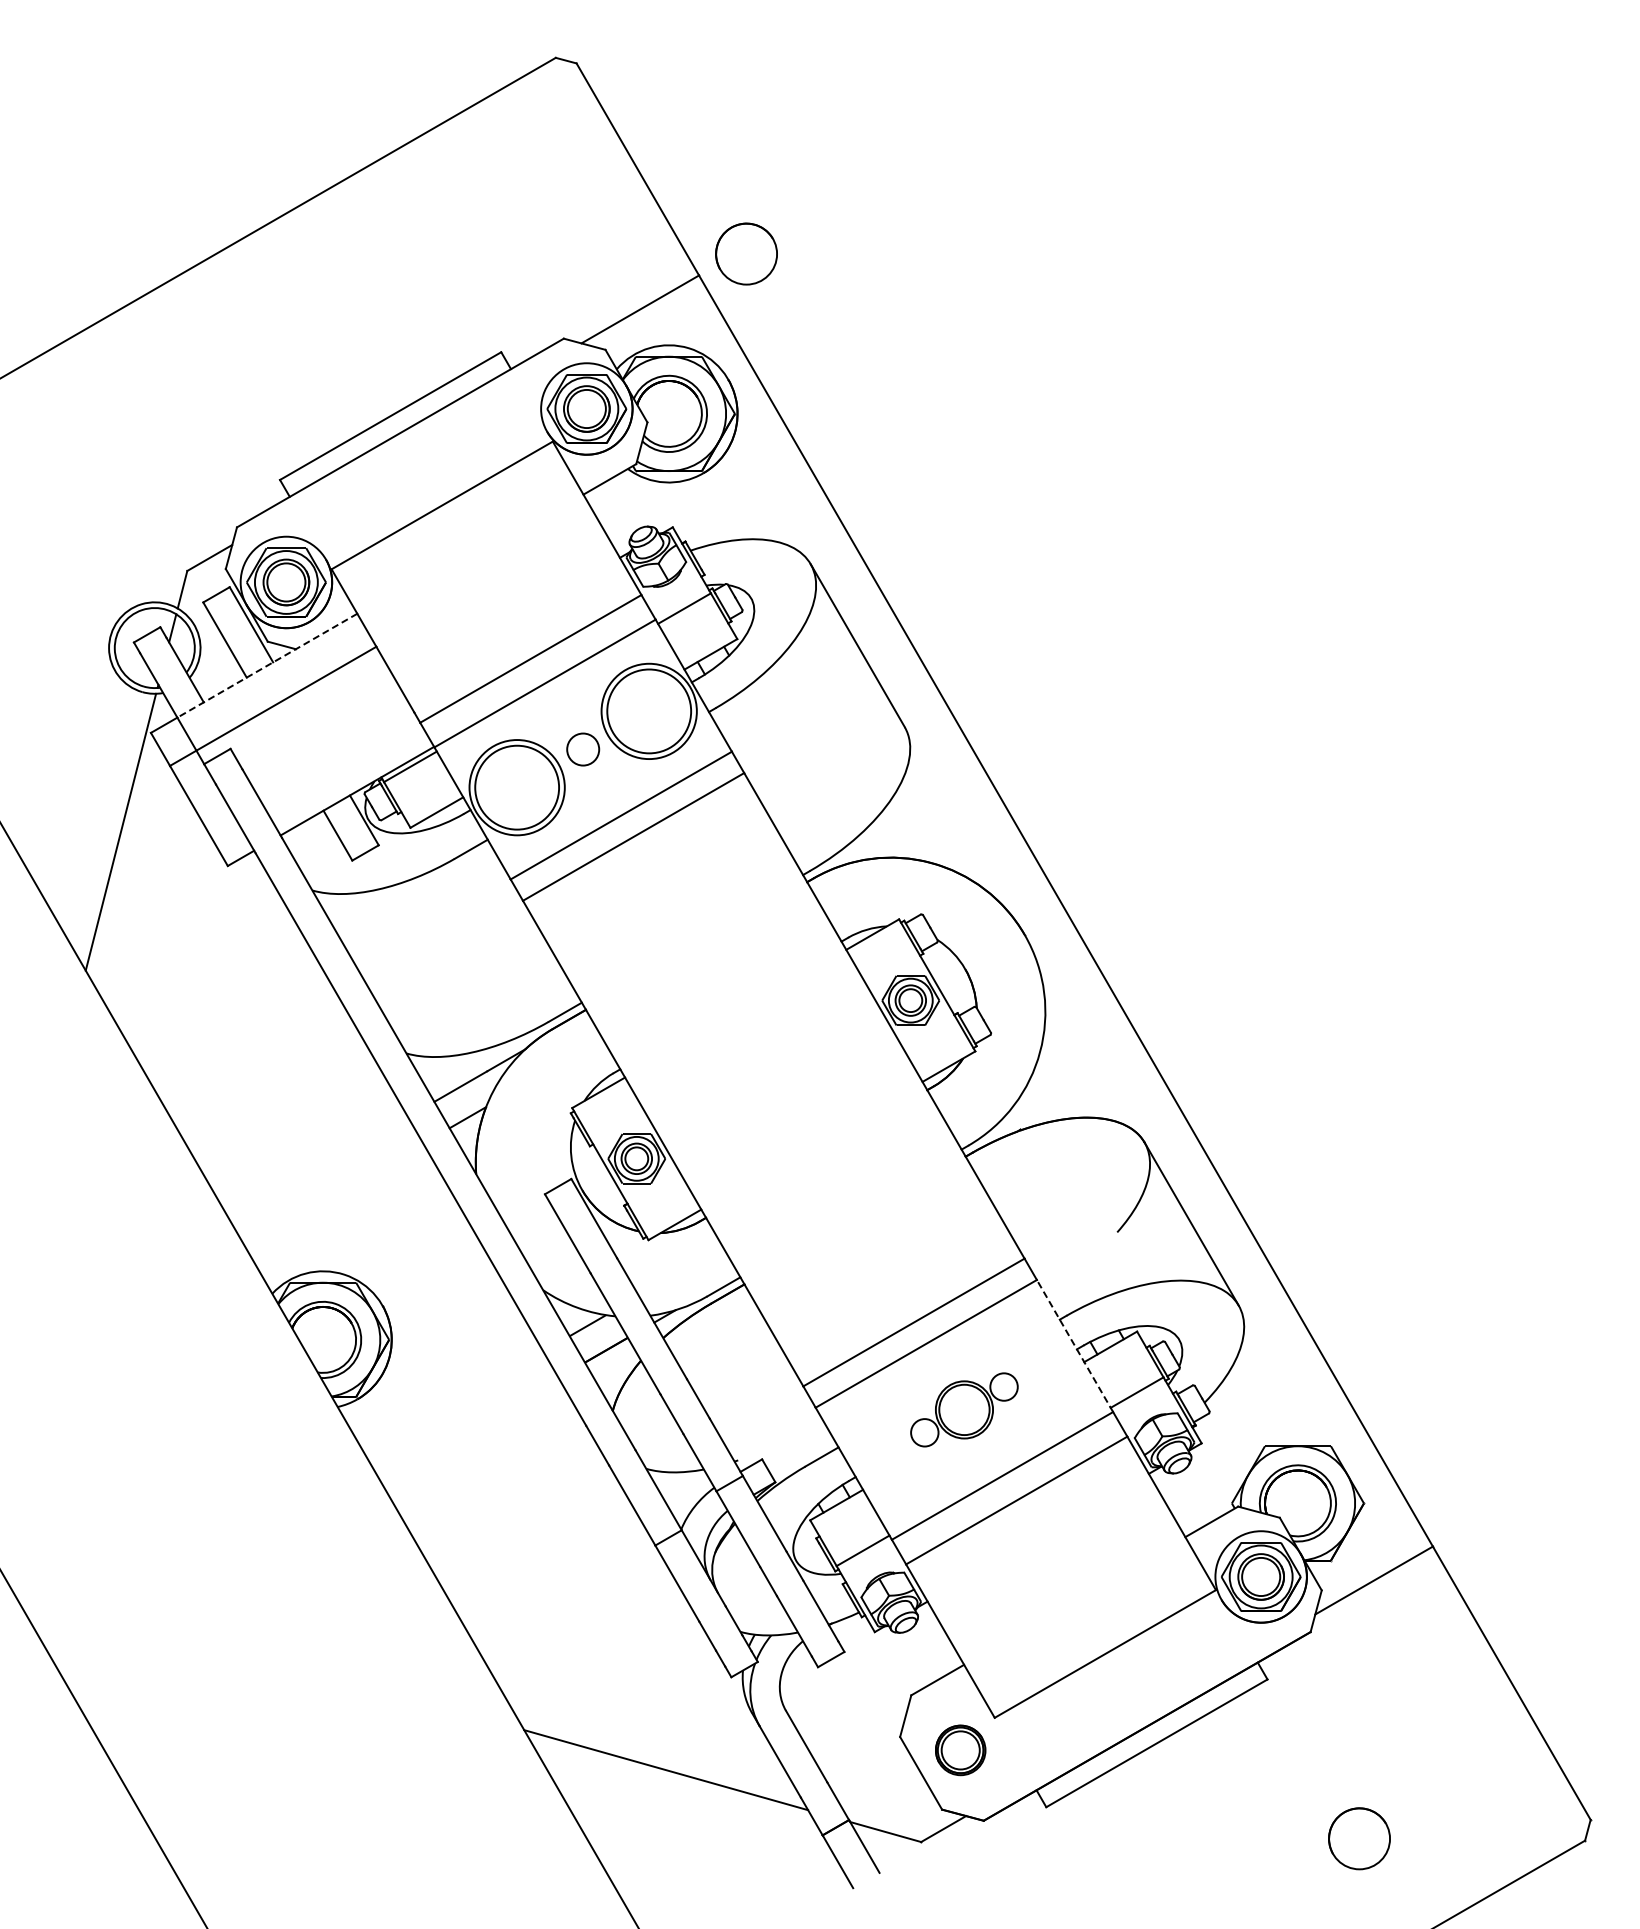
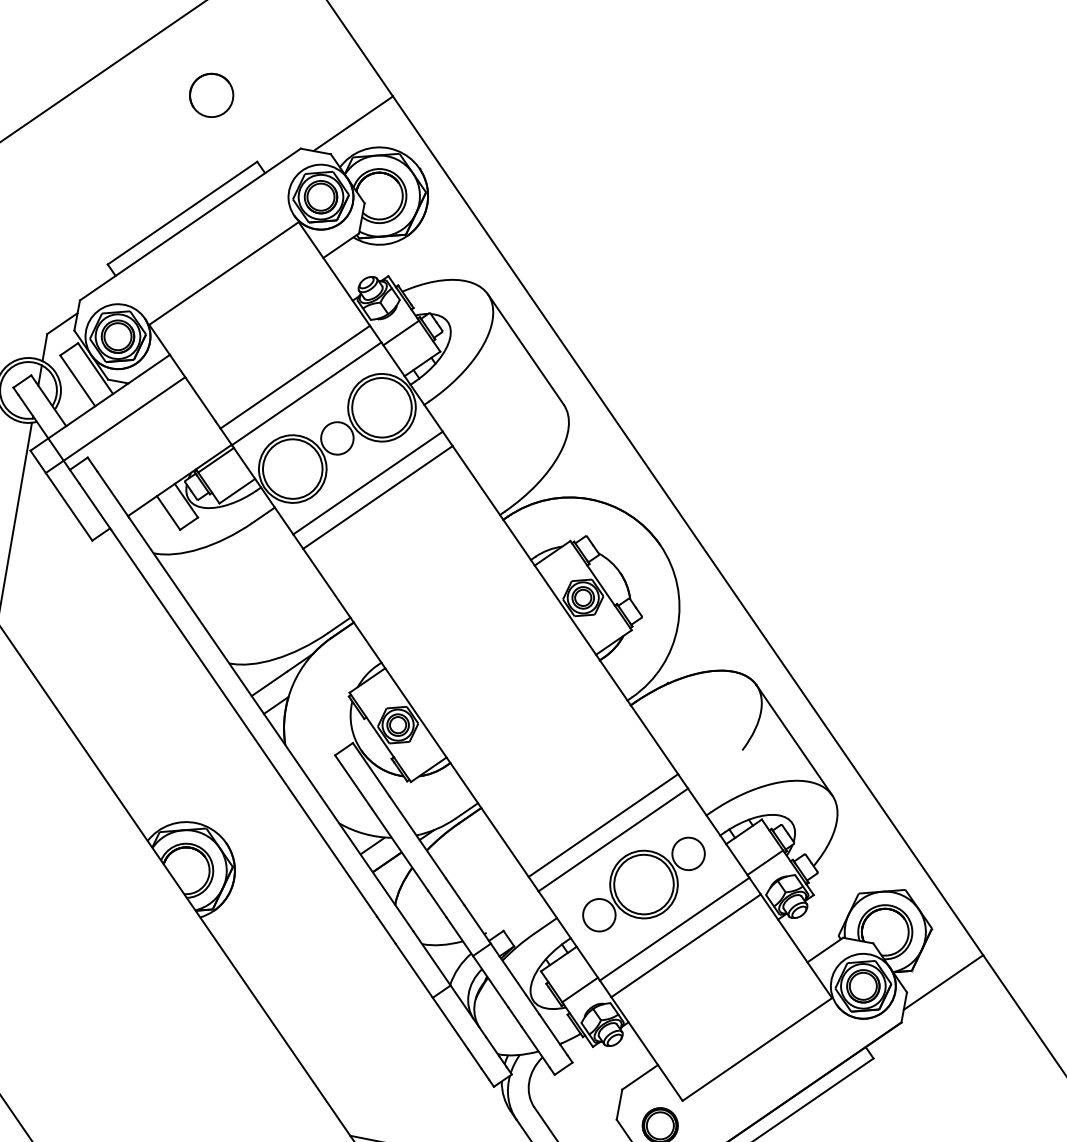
part: (746, 253) -> (211, 95), moved
line: (267, 665) -> (109, 396), dashed -> solid
circle: (583, 749) -> (337, 438), size x1.43
line: (1074, 1345) -> (718, 832), dashed -> solid
part: (964, 1409) -> (644, 884), size x1.67

